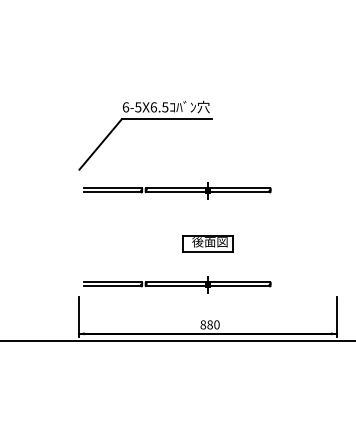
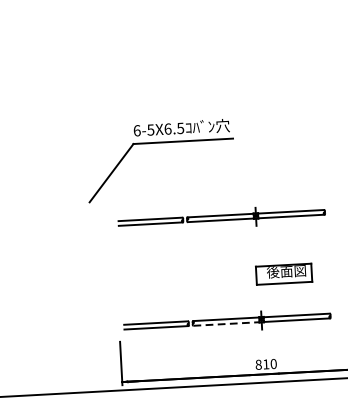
part: (145, 119) -> (159, 142), moved
part: (207, 243) -> (283, 273), moved
line: (176, 286) -> (226, 324), solid -> dashed
text: (209, 324) -> (265, 364), 880 -> 810

